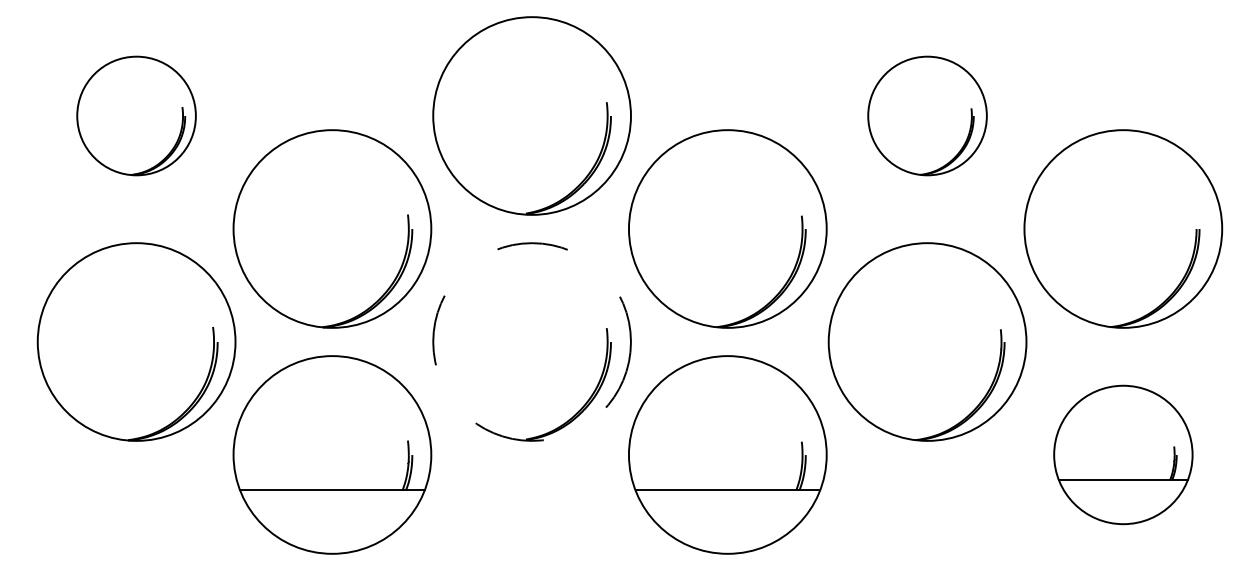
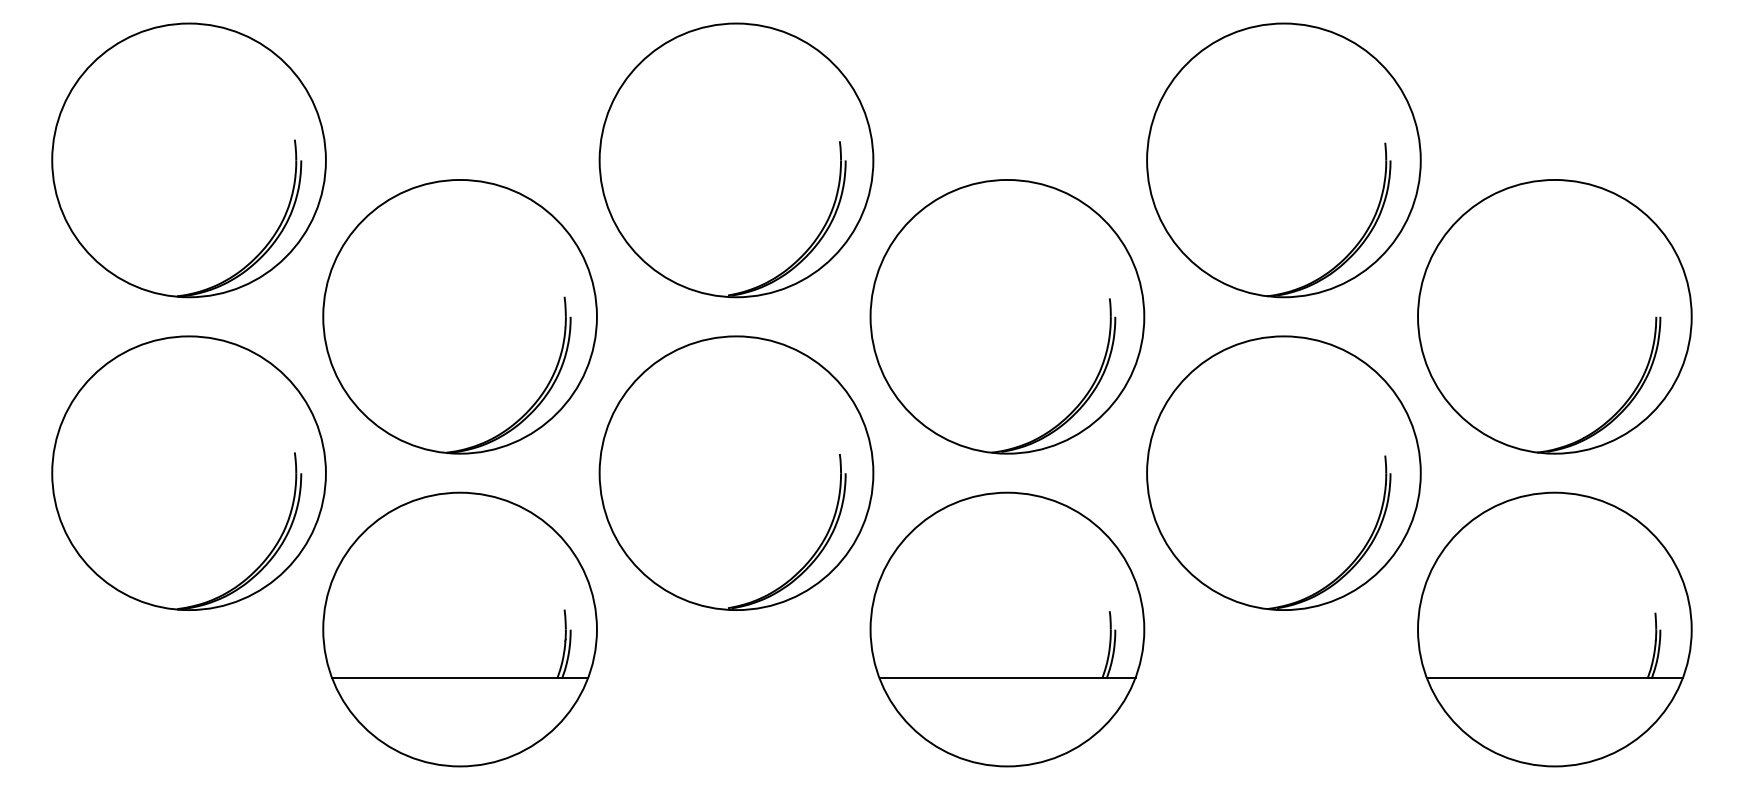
part: (136, 115) -> (188, 159), size x1.67
part: (927, 115) -> (1283, 159), size x1.67
circle: (531, 341) -> (735, 472), dashed -> solid
part: (1123, 454) -> (1555, 628), size x1.43

